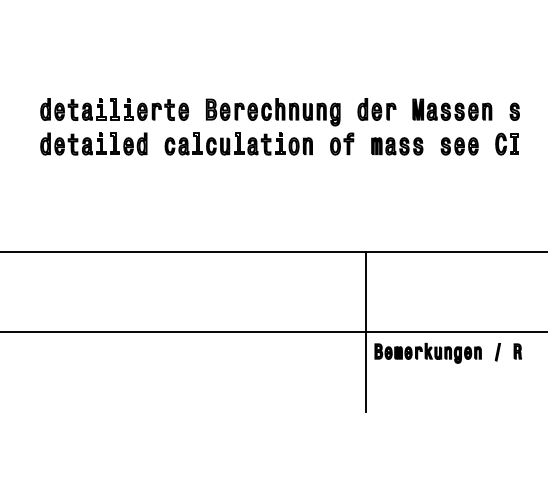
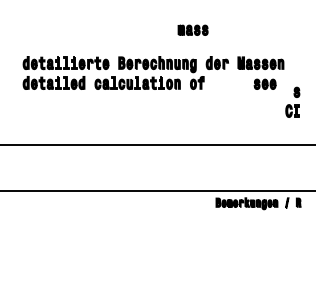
part: (507, 127) -> (292, 101), moved
part: (396, 144) -> (192, 29), moved
line: (366, 332) -> (211, 191), removed

